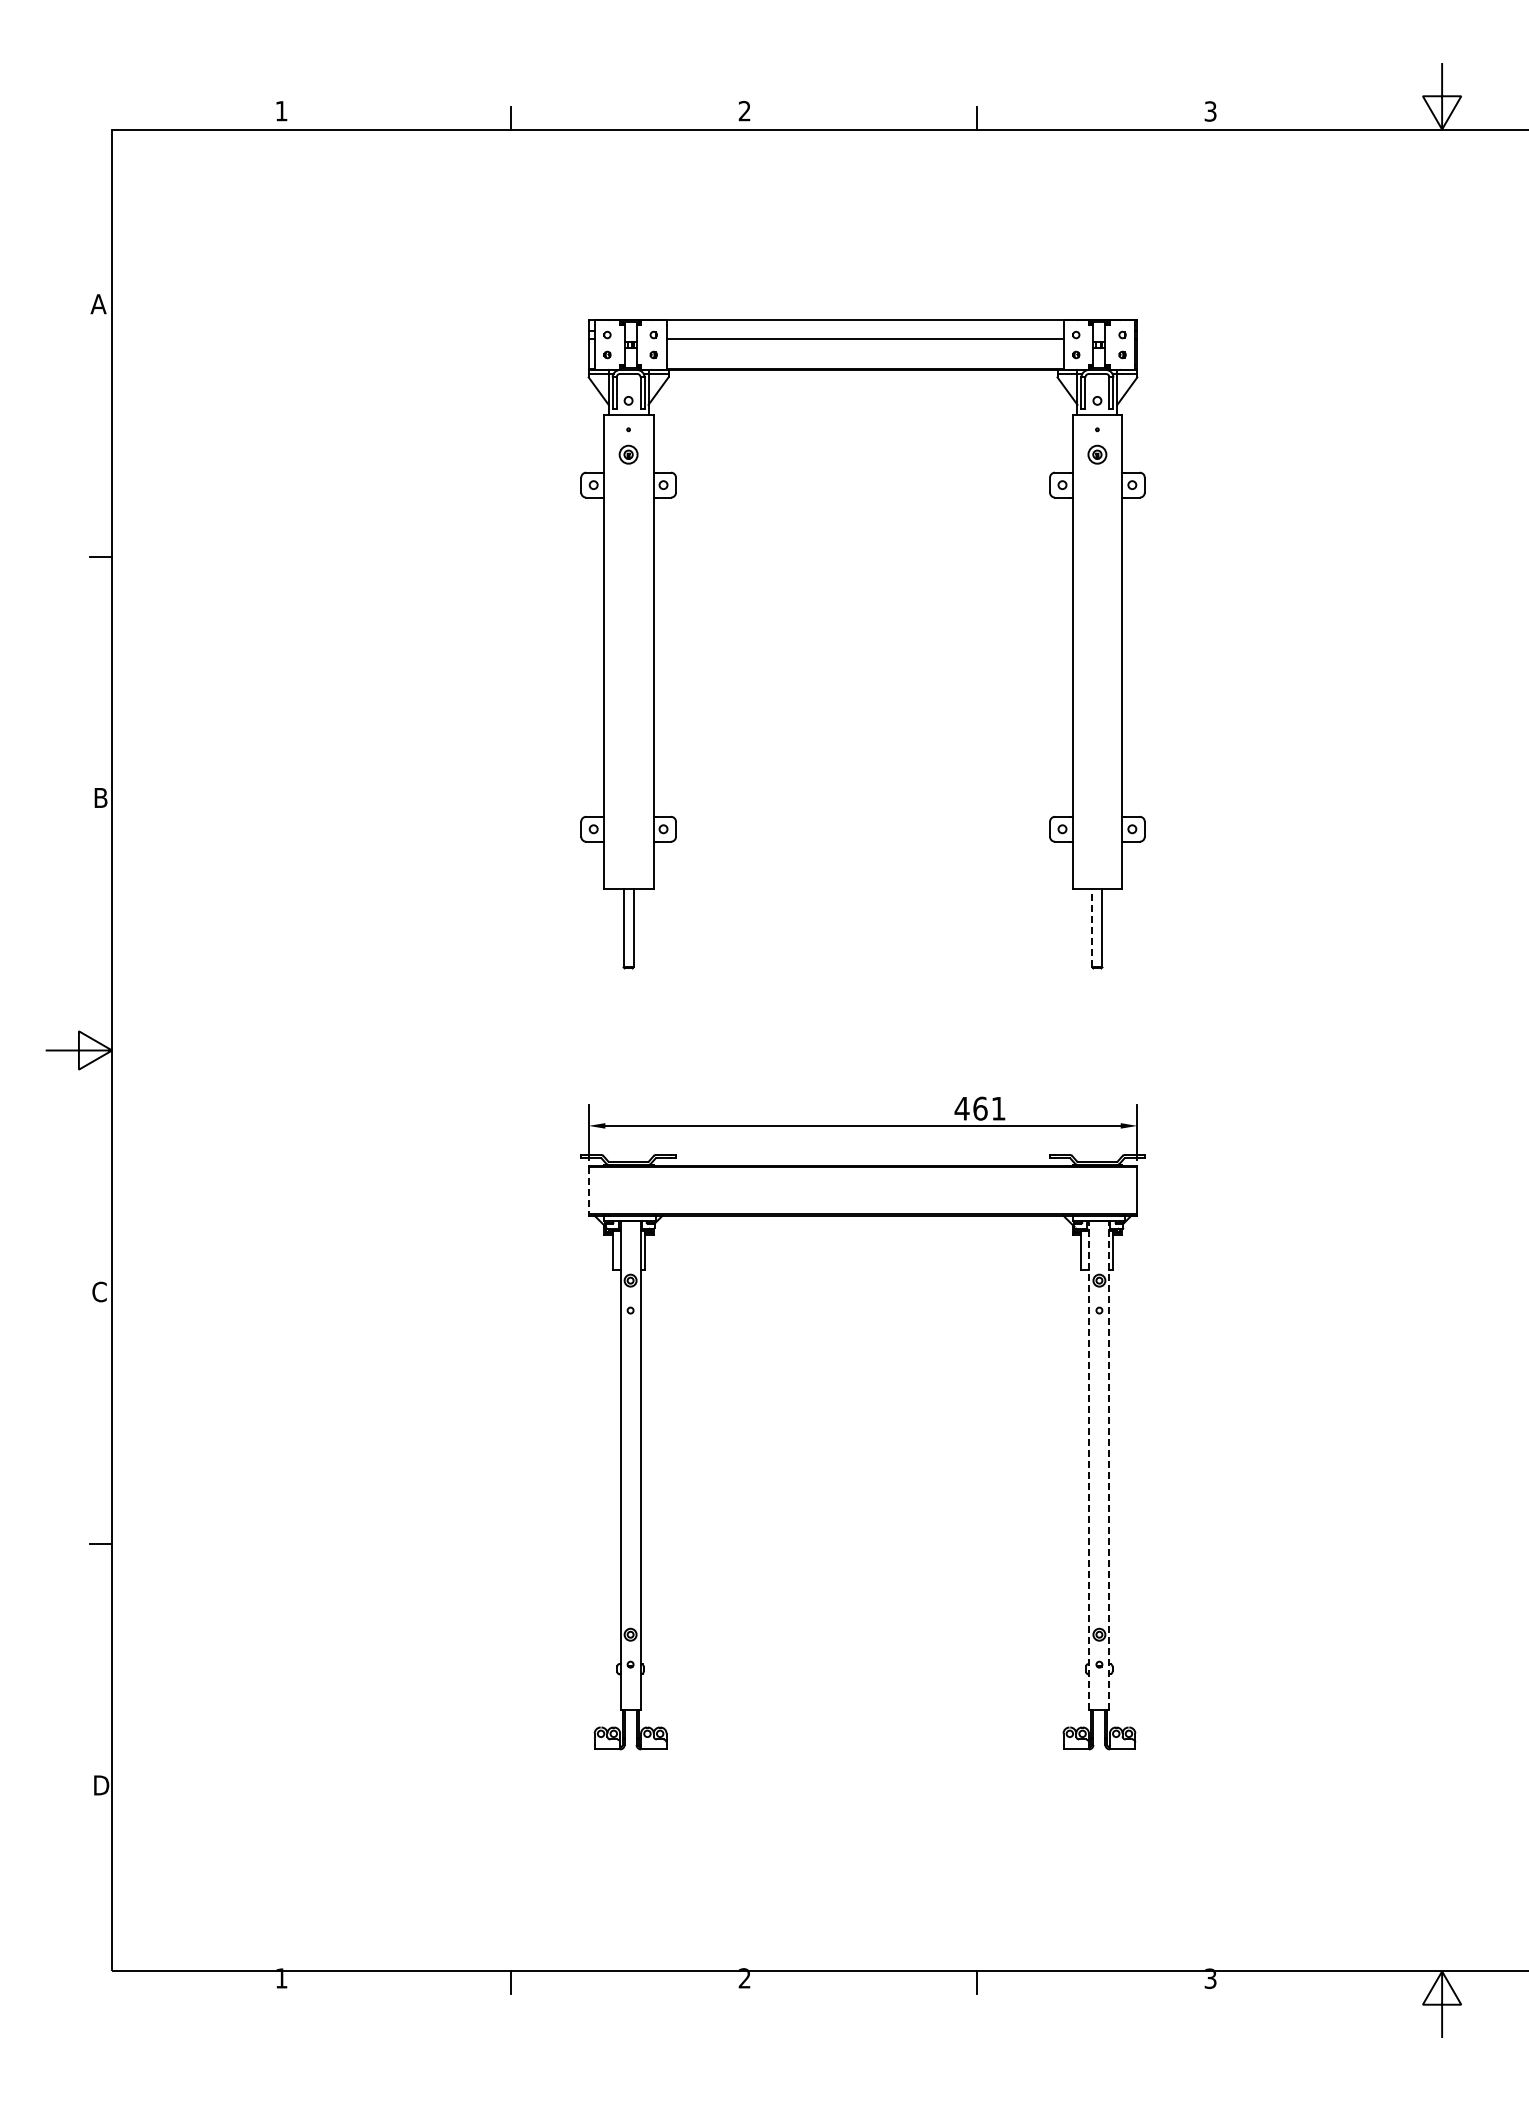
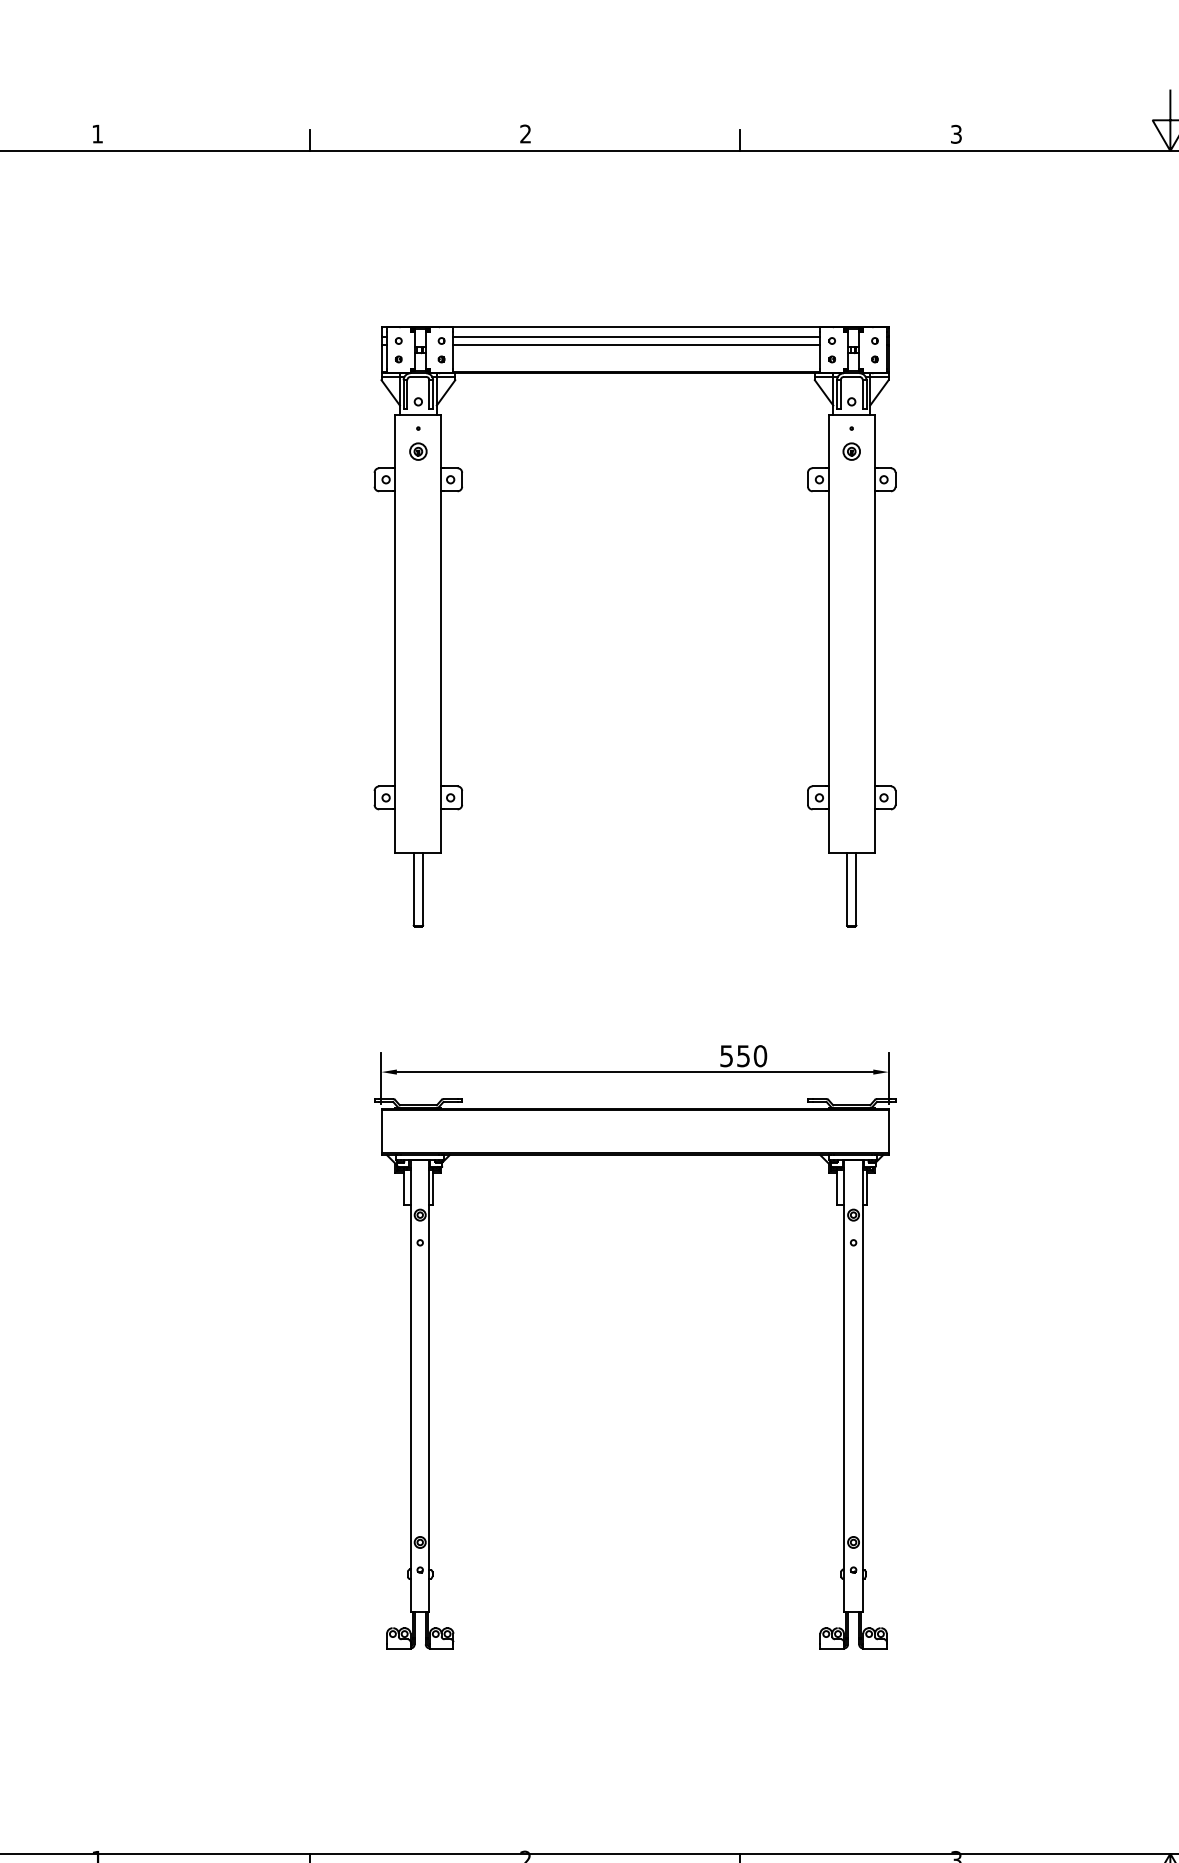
line: (864, 330) -> (636, 336), added
line: (1092, 927) -> (847, 888), dashed -> solid
text: (979, 1108) -> (742, 1056), 461 -> 550
line: (588, 1190) -> (381, 1131), dashed -> solid
line: (1089, 1464) -> (844, 1385), dashed -> solid
line: (1109, 1464) -> (862, 1385), dashed -> solid

